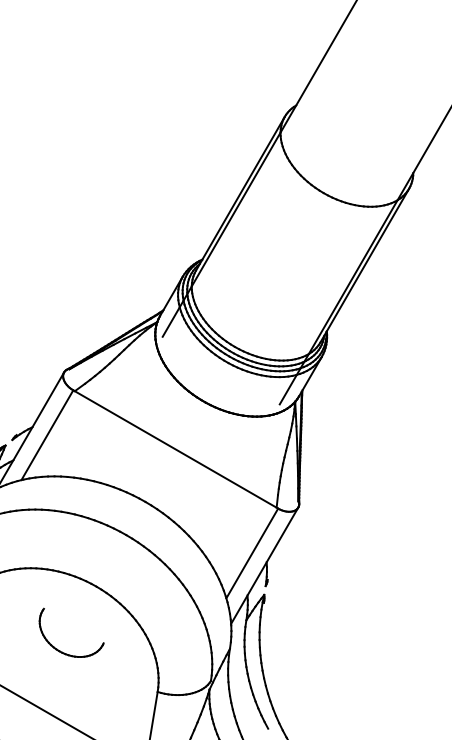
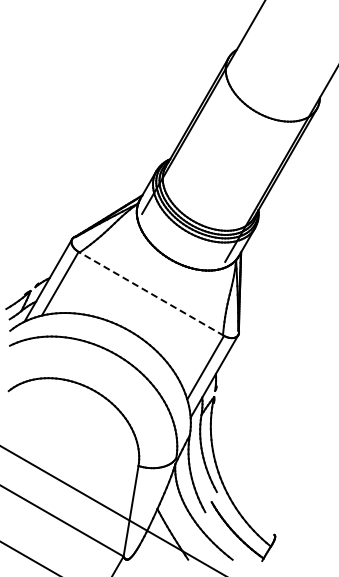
line: (175, 448) -> (151, 293), solid -> dashed
part: (61, 650) -> (70, 436), removed

